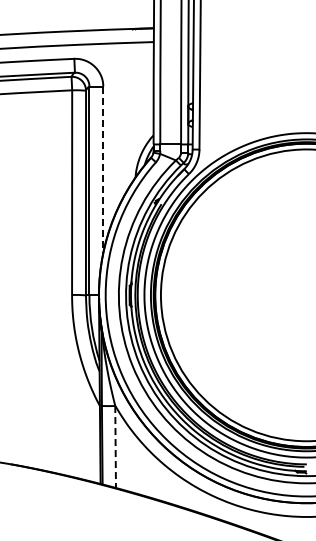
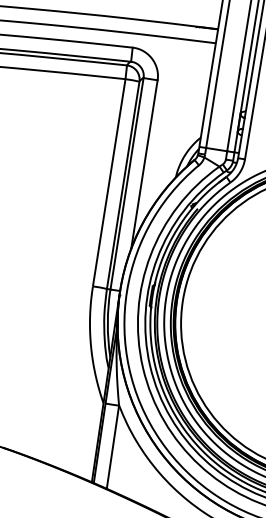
line: (103, 170) -> (144, 165), dashed -> solid
line: (115, 447) -> (112, 447), dashed -> solid

